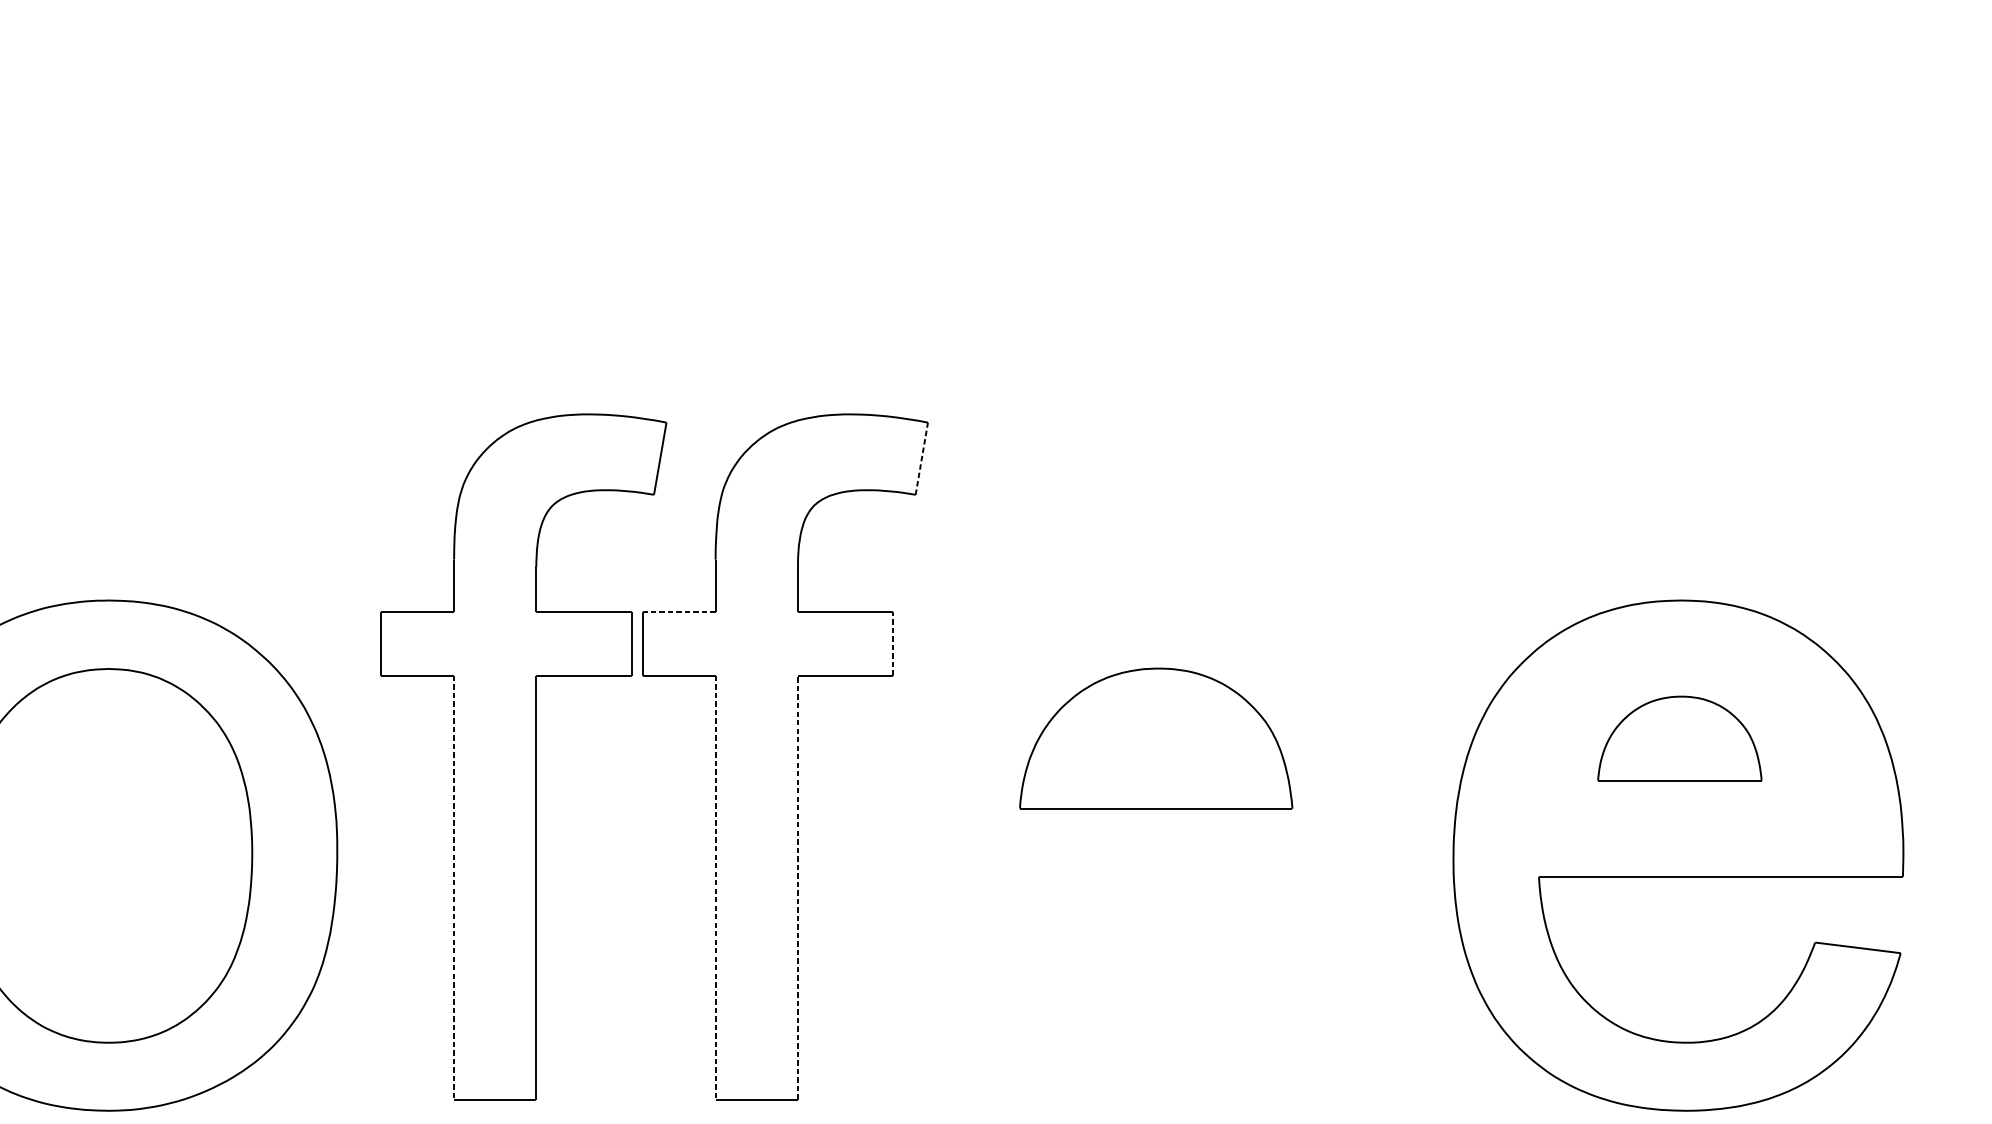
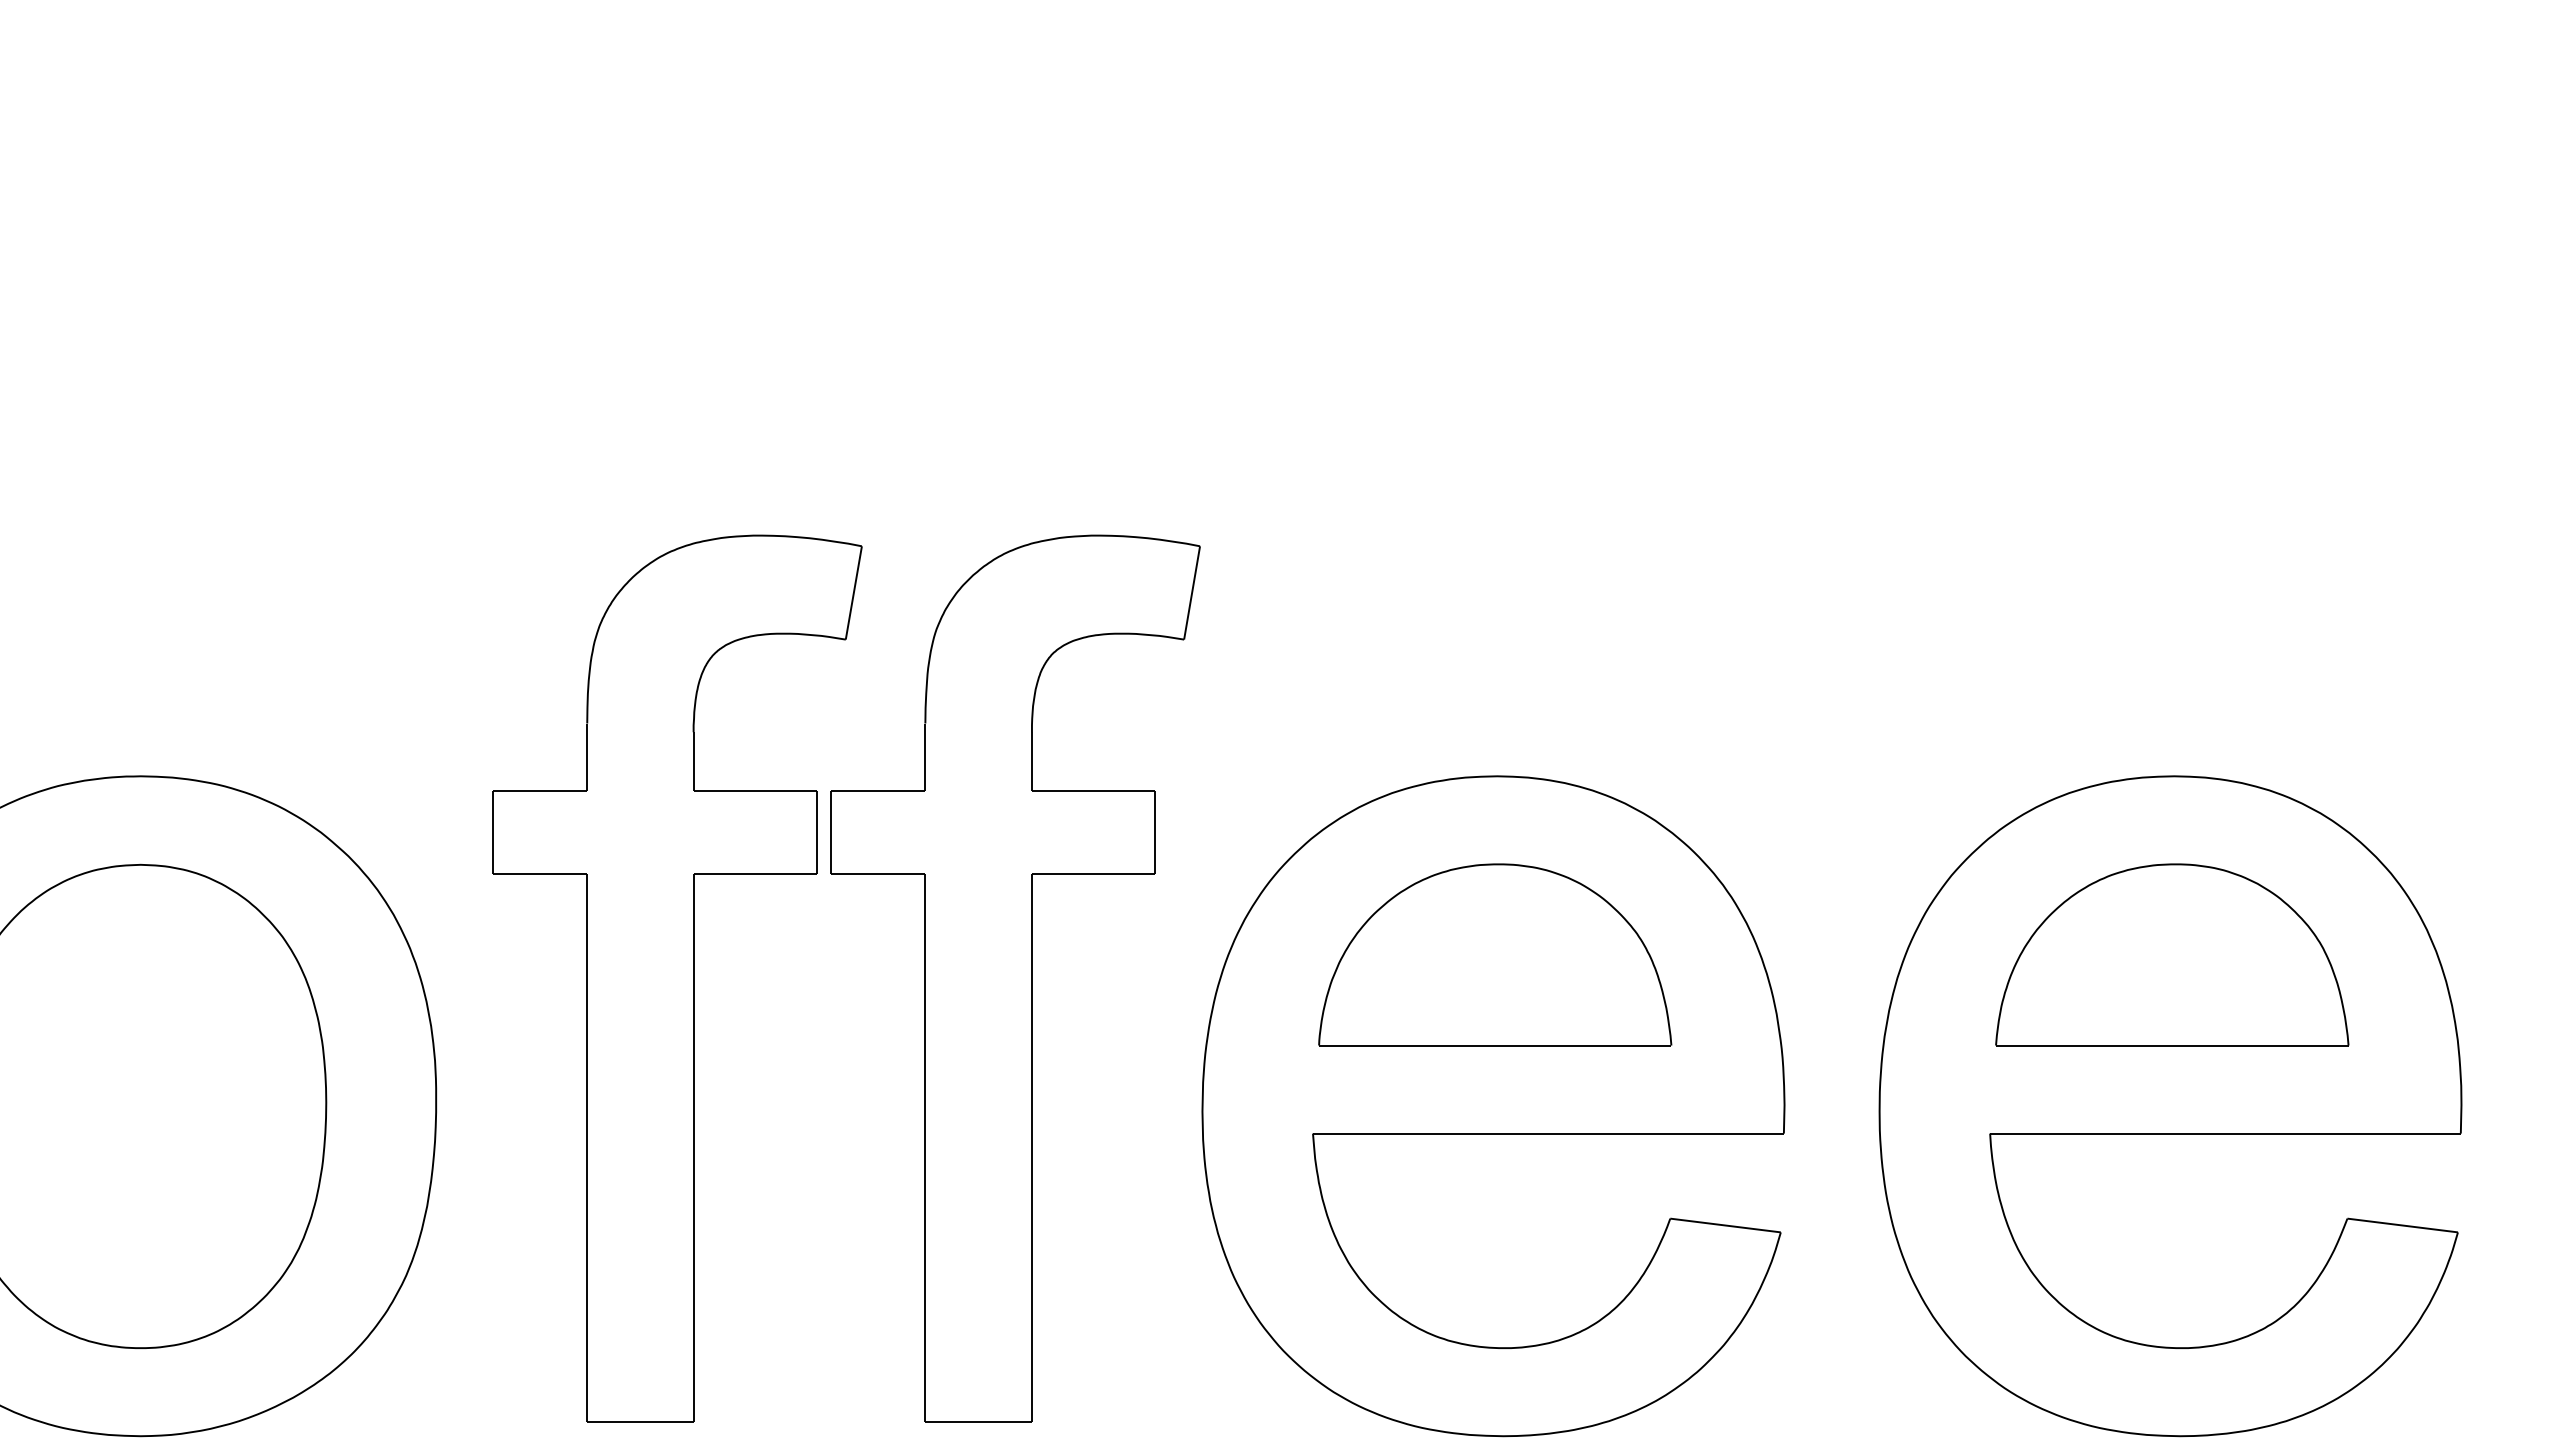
line: (922, 458) -> (1192, 592), dashed -> solid
line: (678, 611) -> (877, 790), dashed -> solid
line: (892, 643) -> (1154, 832), dashed -> solid
part: (1679, 738) -> (2172, 954), size x1.67
part: (1154, 855) -> (1493, 1106), added
line: (797, 887) -> (1031, 1147), dashed -> solid
line: (454, 888) -> (587, 1148), dashed -> solid
line: (715, 888) -> (925, 1148), dashed -> solid

